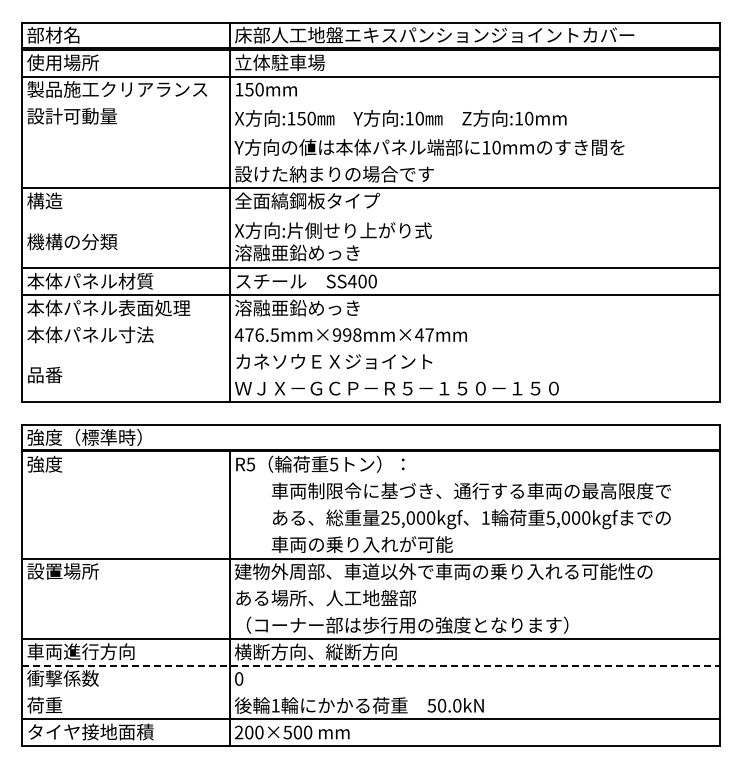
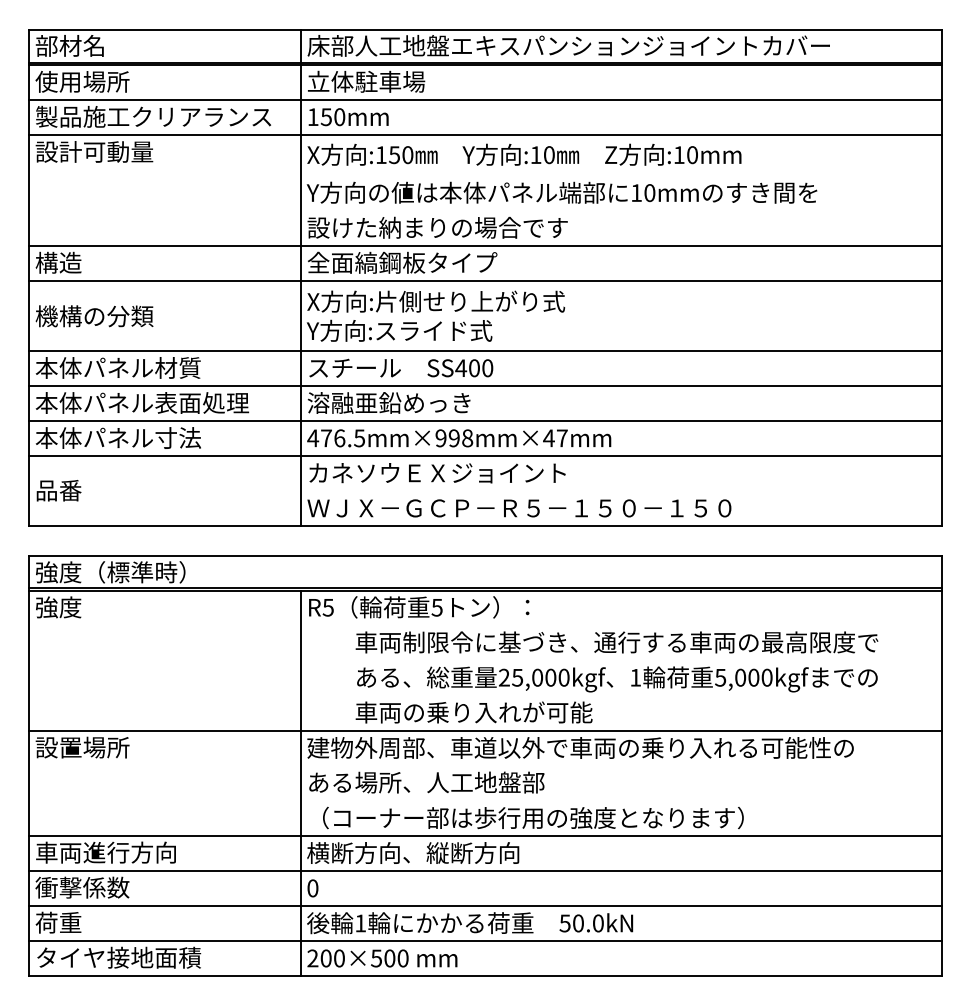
line: (370, 103) -> (484, 135), added
line: (370, 214) -> (484, 280), added
text: (305, 252) -> (399, 330), 溶融亜鉛めっき -> Y方向:スライド式
line: (370, 322) -> (484, 421), added
line: (370, 348) -> (484, 455), added
line: (370, 665) -> (484, 870), dashed -> solid
line: (370, 692) -> (484, 906), added

